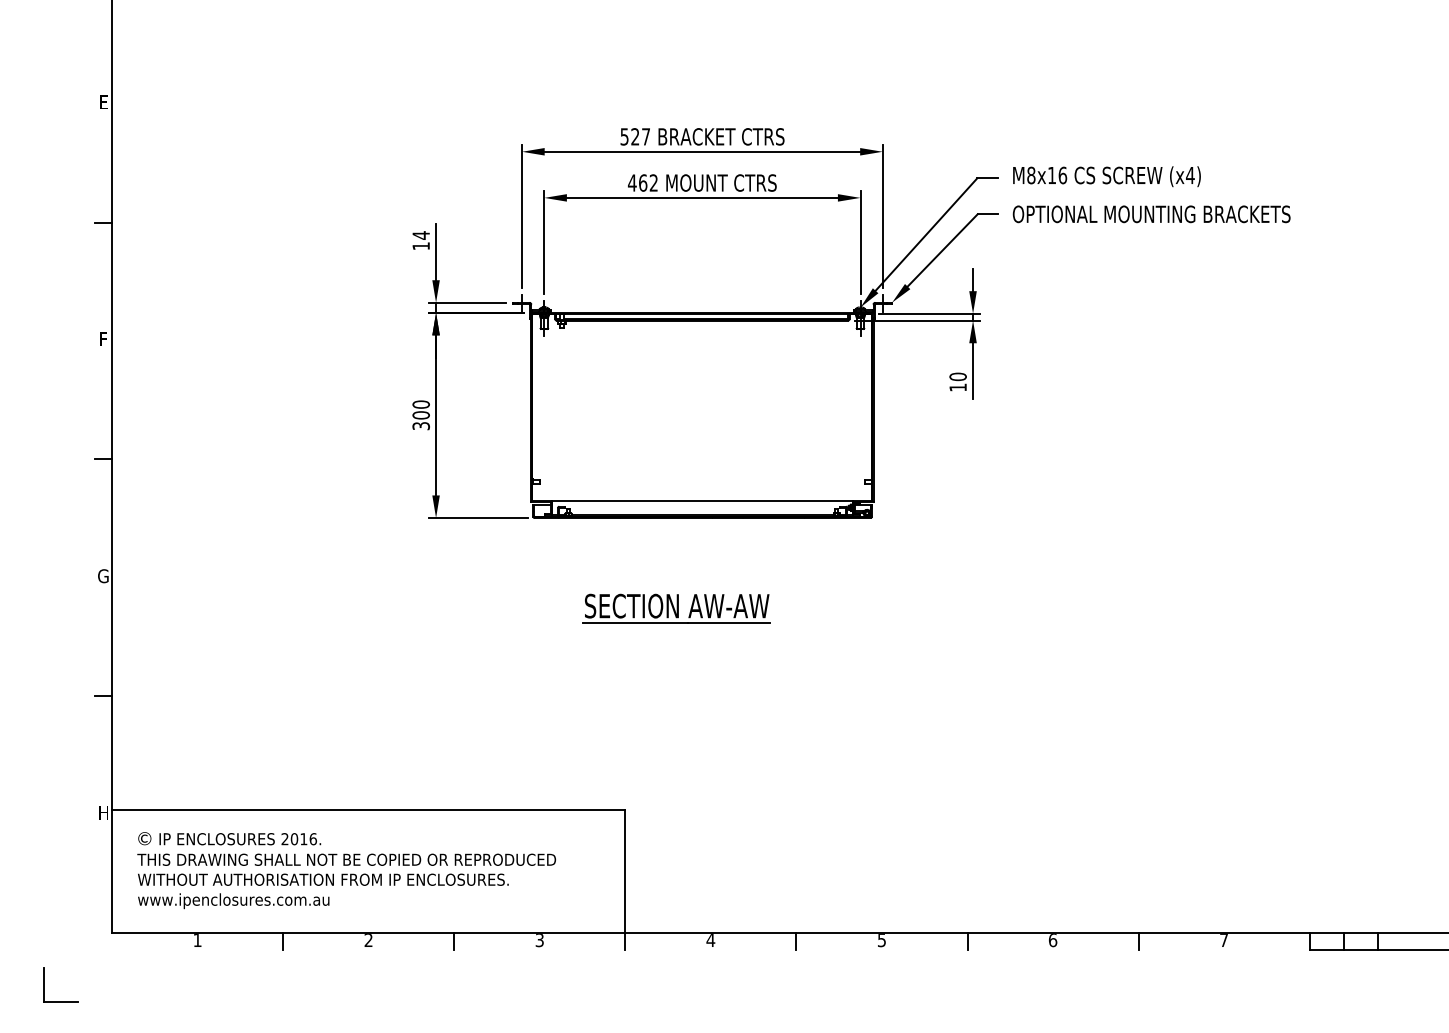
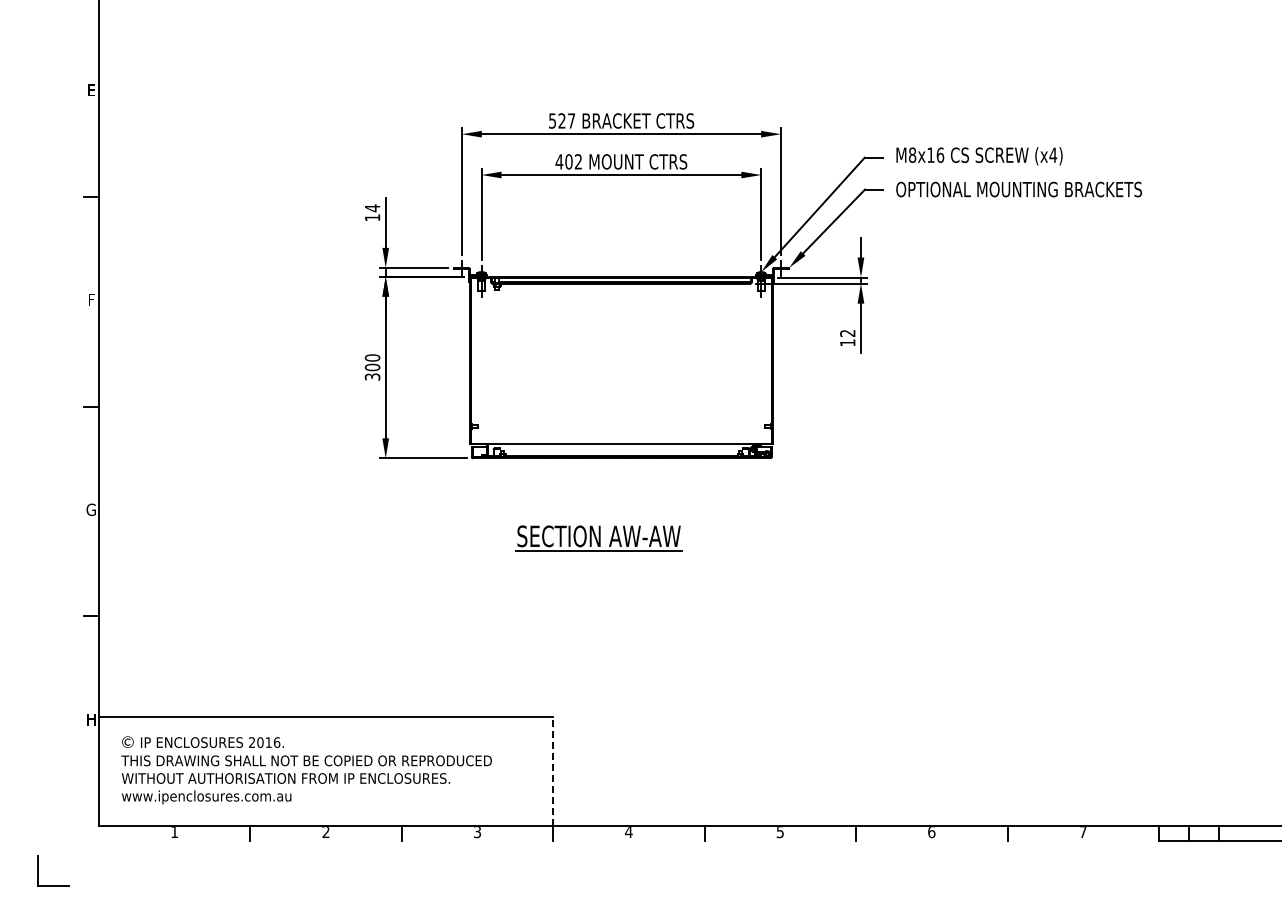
text: (642, 182) -> (568, 161), 462 -> 402
text: (957, 376) -> (847, 333), 10 -> 12
line: (625, 871) -> (553, 771), solid -> dashed

